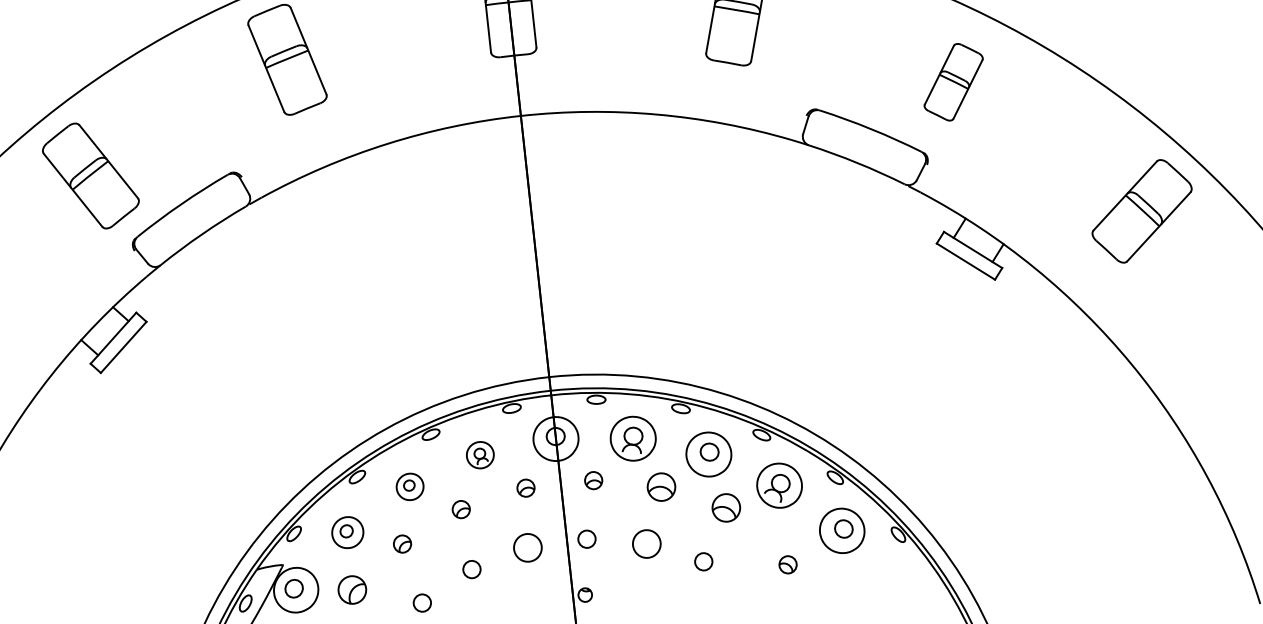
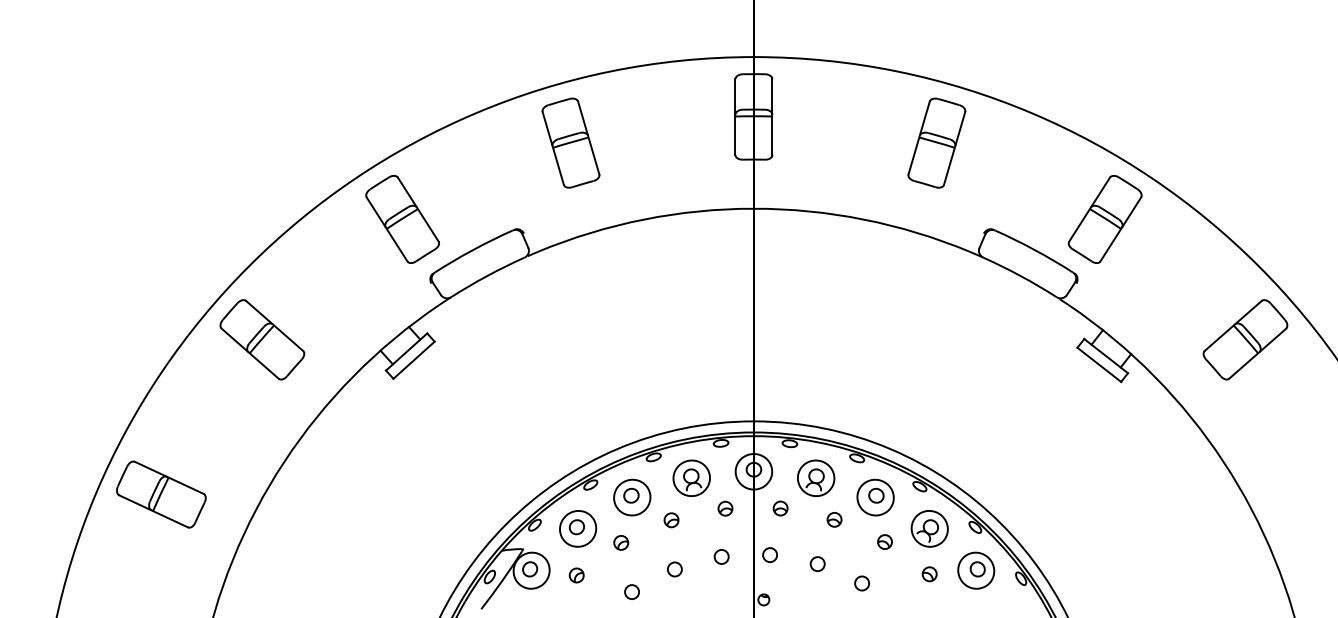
part: (952, 82) -> (1104, 219), size x1.43
part: (480, 454) -> (691, 477), size x1.67
part: (410, 486) -> (632, 497), size x1.67
part: (661, 486) -> (834, 519), size x0.62
part: (725, 507) -> (884, 541), size x0.62
part: (348, 532) -> (578, 528), size x1.43
circle: (646, 543) -> (817, 563), size x0.62
circle: (527, 547) -> (721, 556), size x0.62
part: (787, 565) -> (929, 574), moved
part: (351, 590) -> (576, 575), size x0.62

